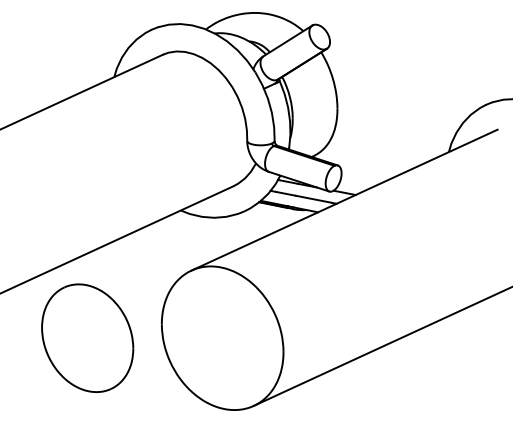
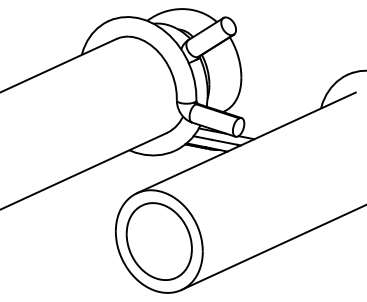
part: (87, 337) -> (159, 241), moved

